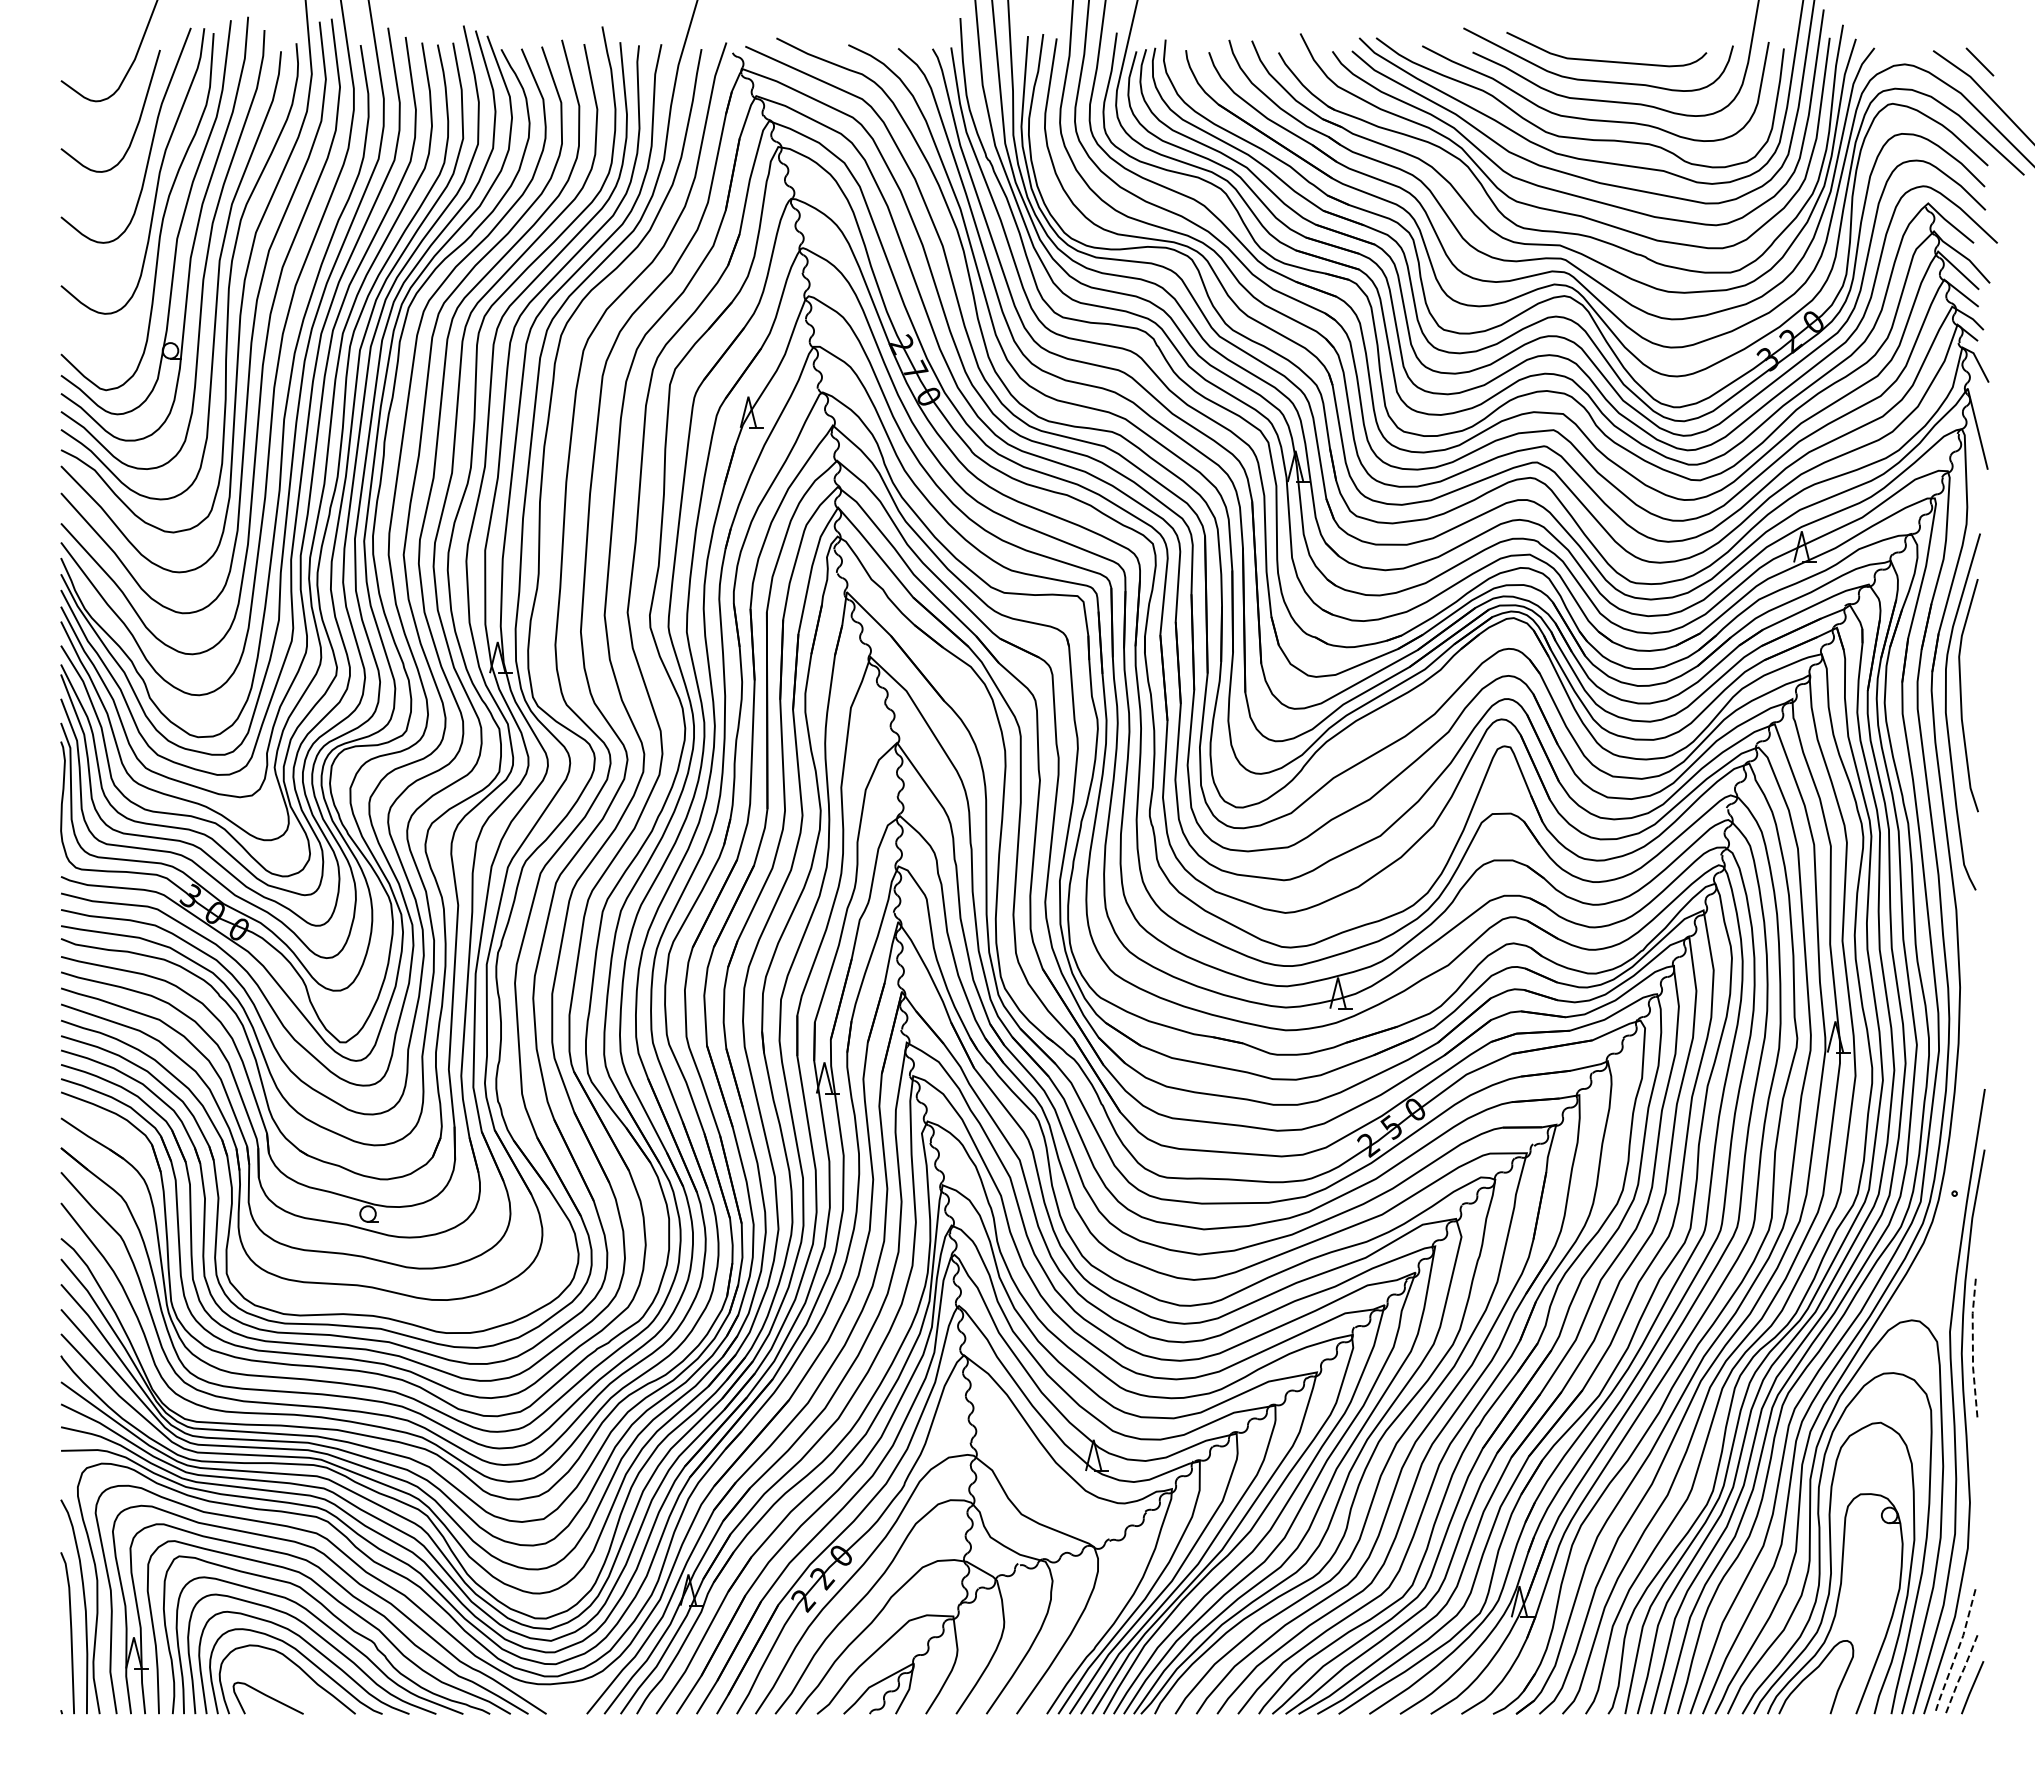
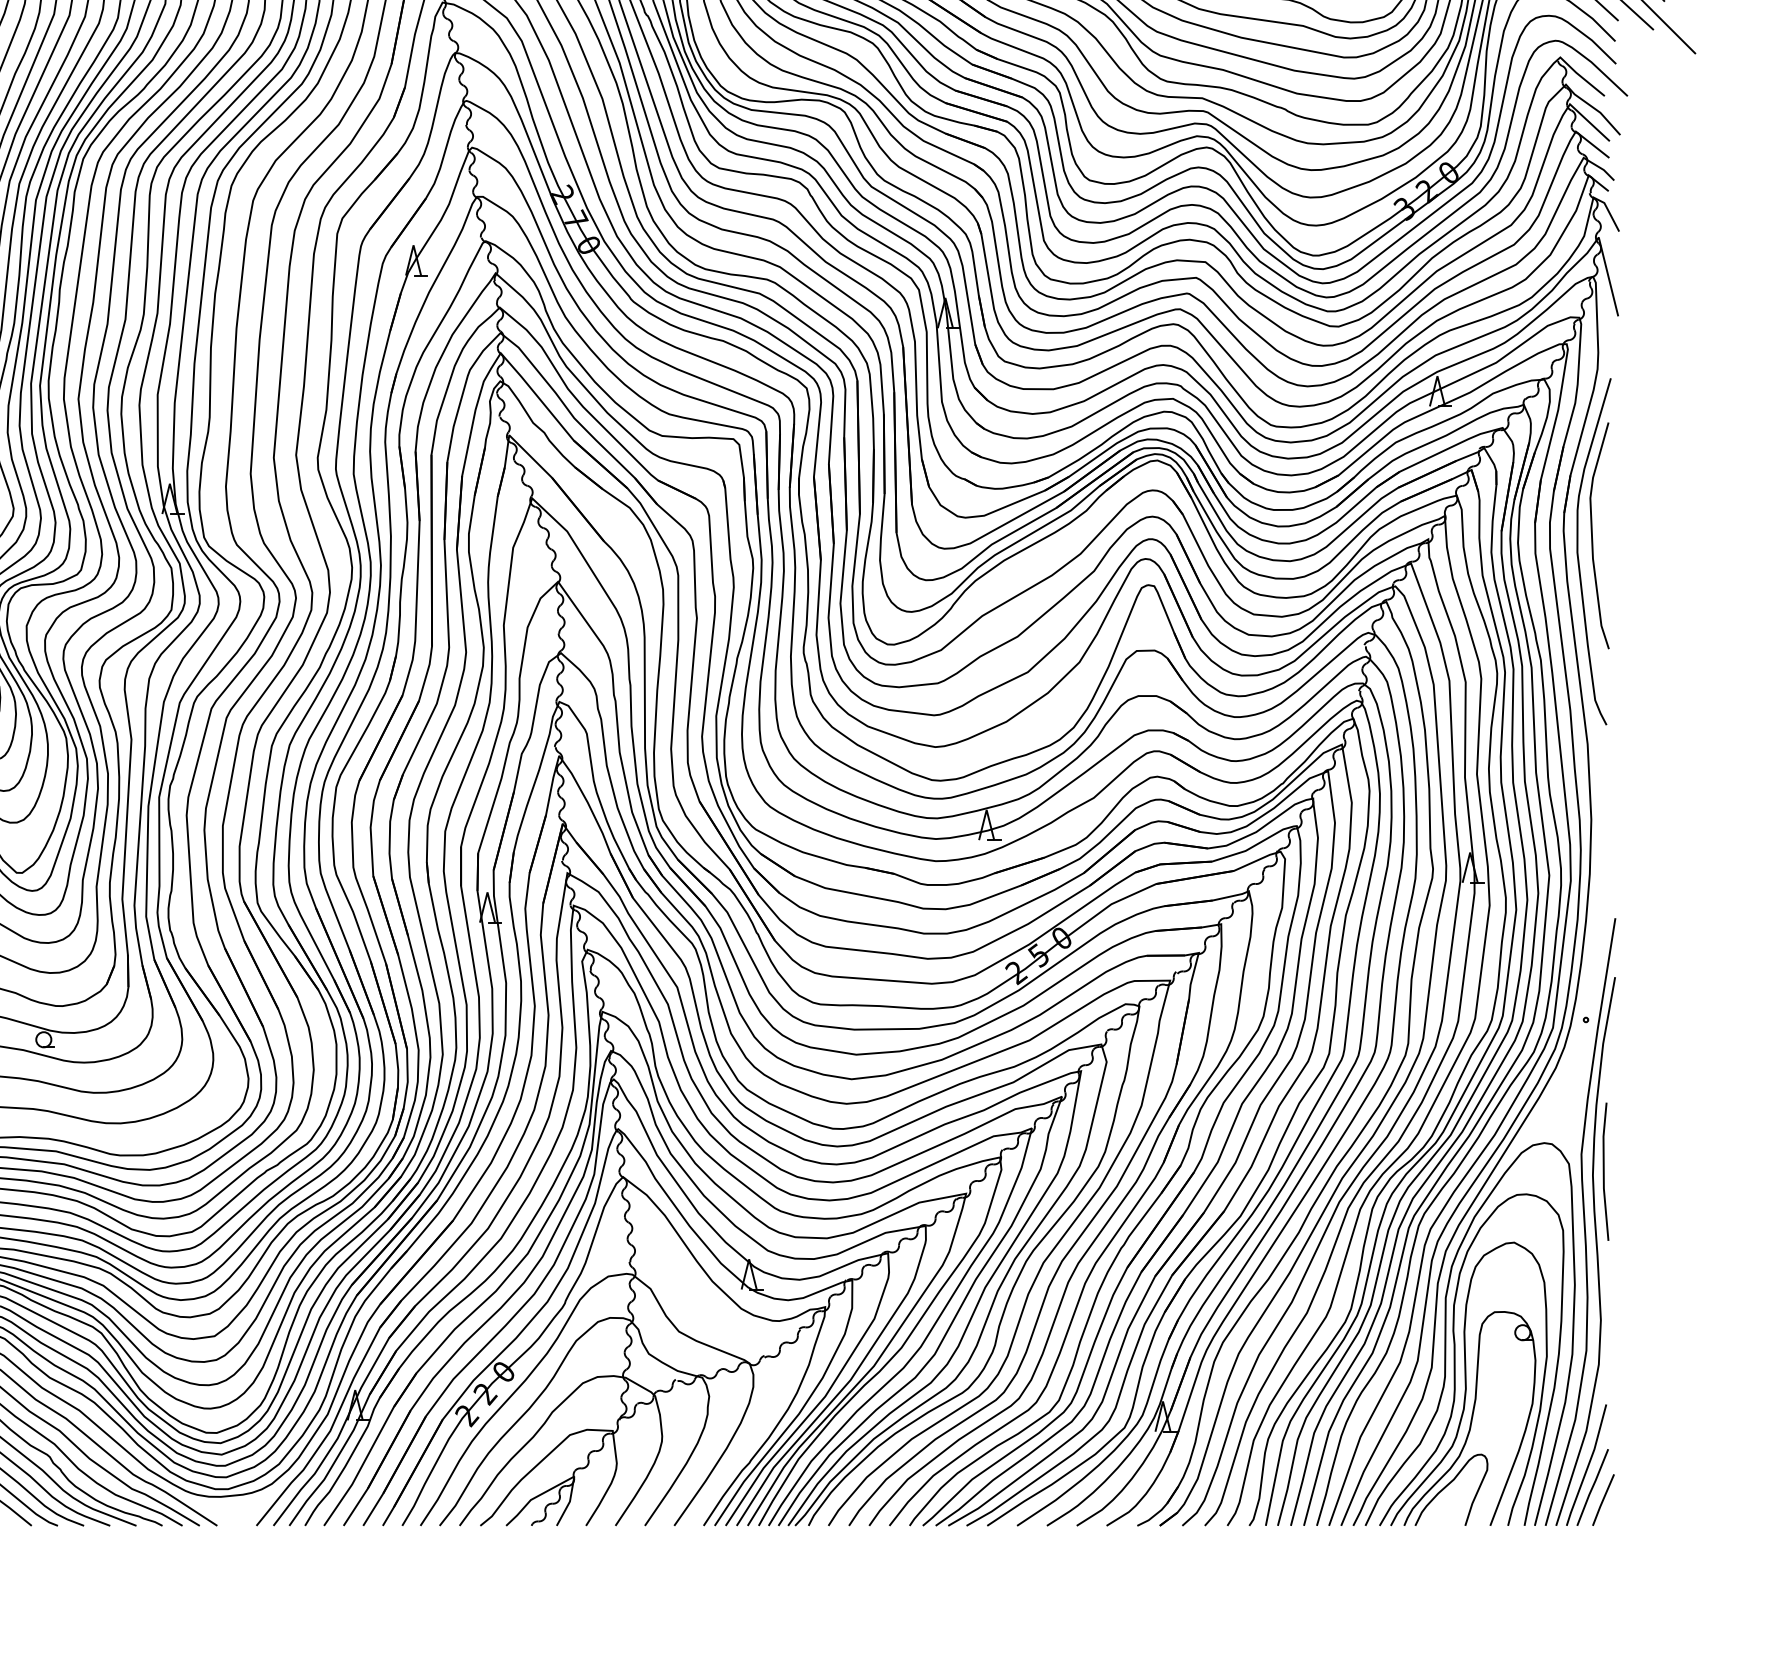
line: (1972, 1350) -> (1603, 1172), dashed -> solid
line: (1956, 1653) -> (1587, 1466), dashed -> solid
line: (1961, 1675) -> (1592, 1488), dashed -> solid

